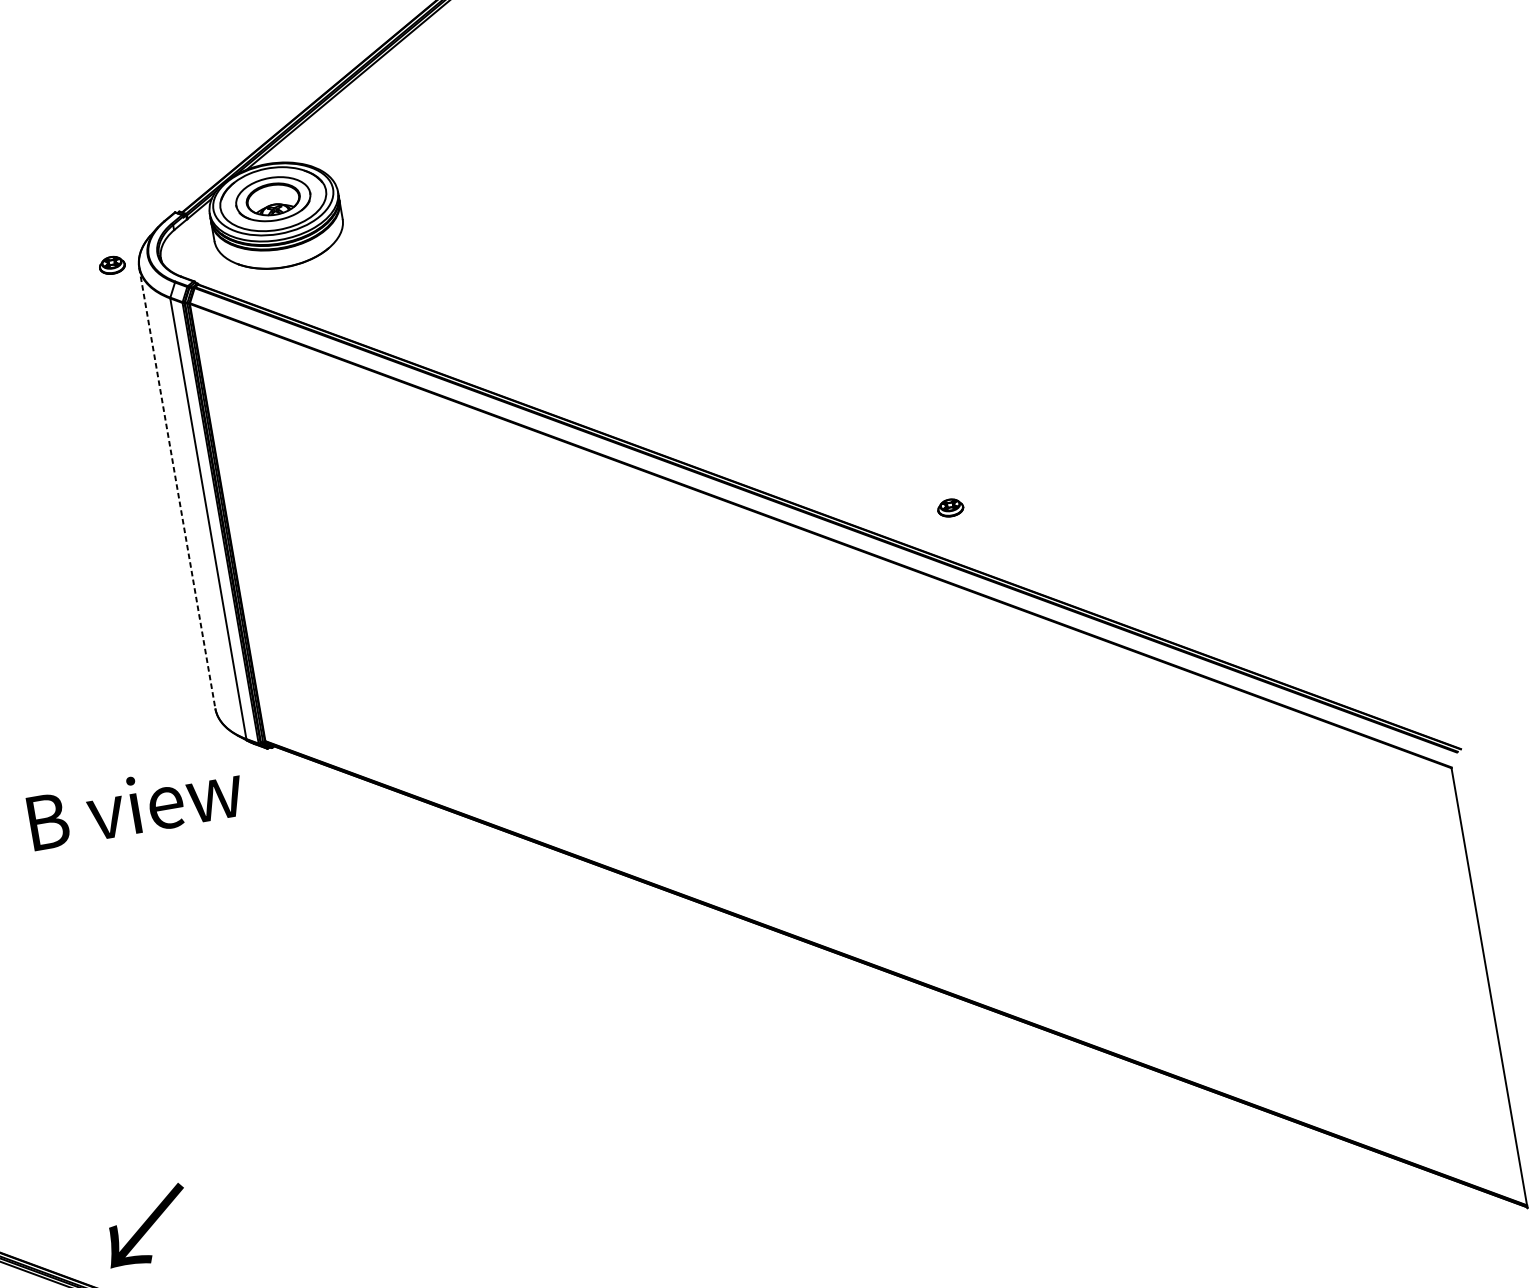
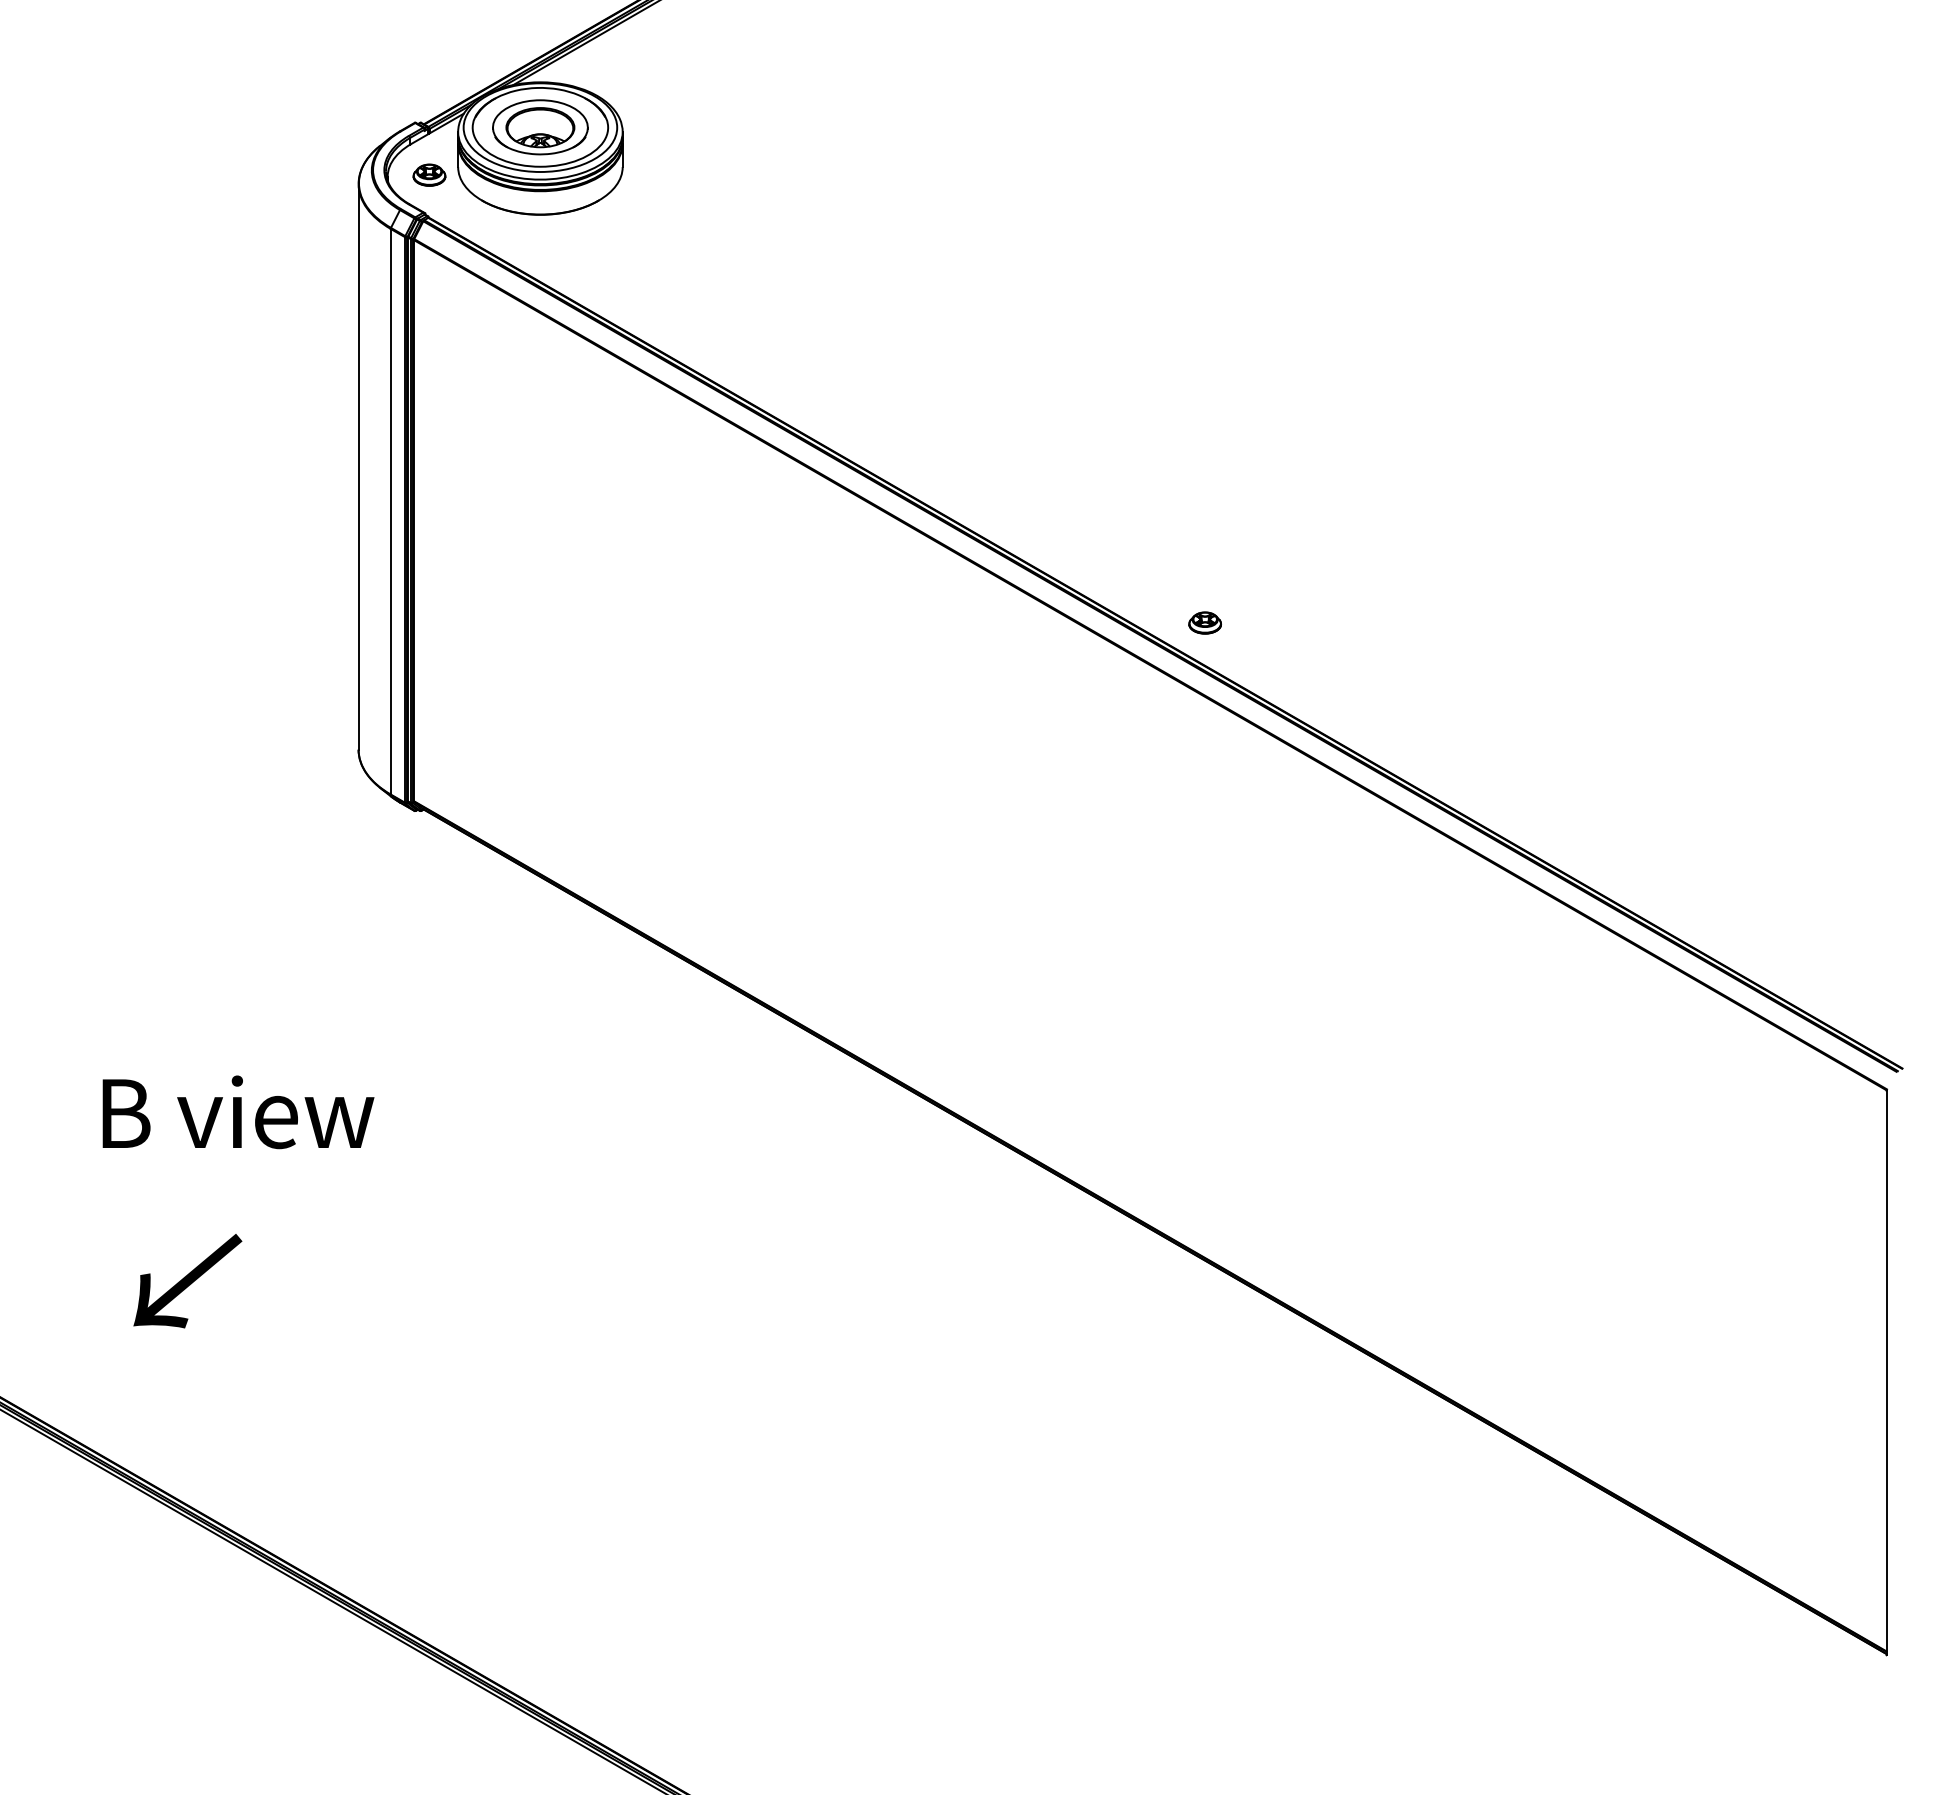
part: (112, 264) -> (429, 174), moved
line: (177, 487) -> (358, 466), dashed -> solid
part: (949, 507) -> (1204, 622), moved
text: (135, 805) -> (238, 1112), moved
text: (146, 1226) -> (187, 1281), moved

